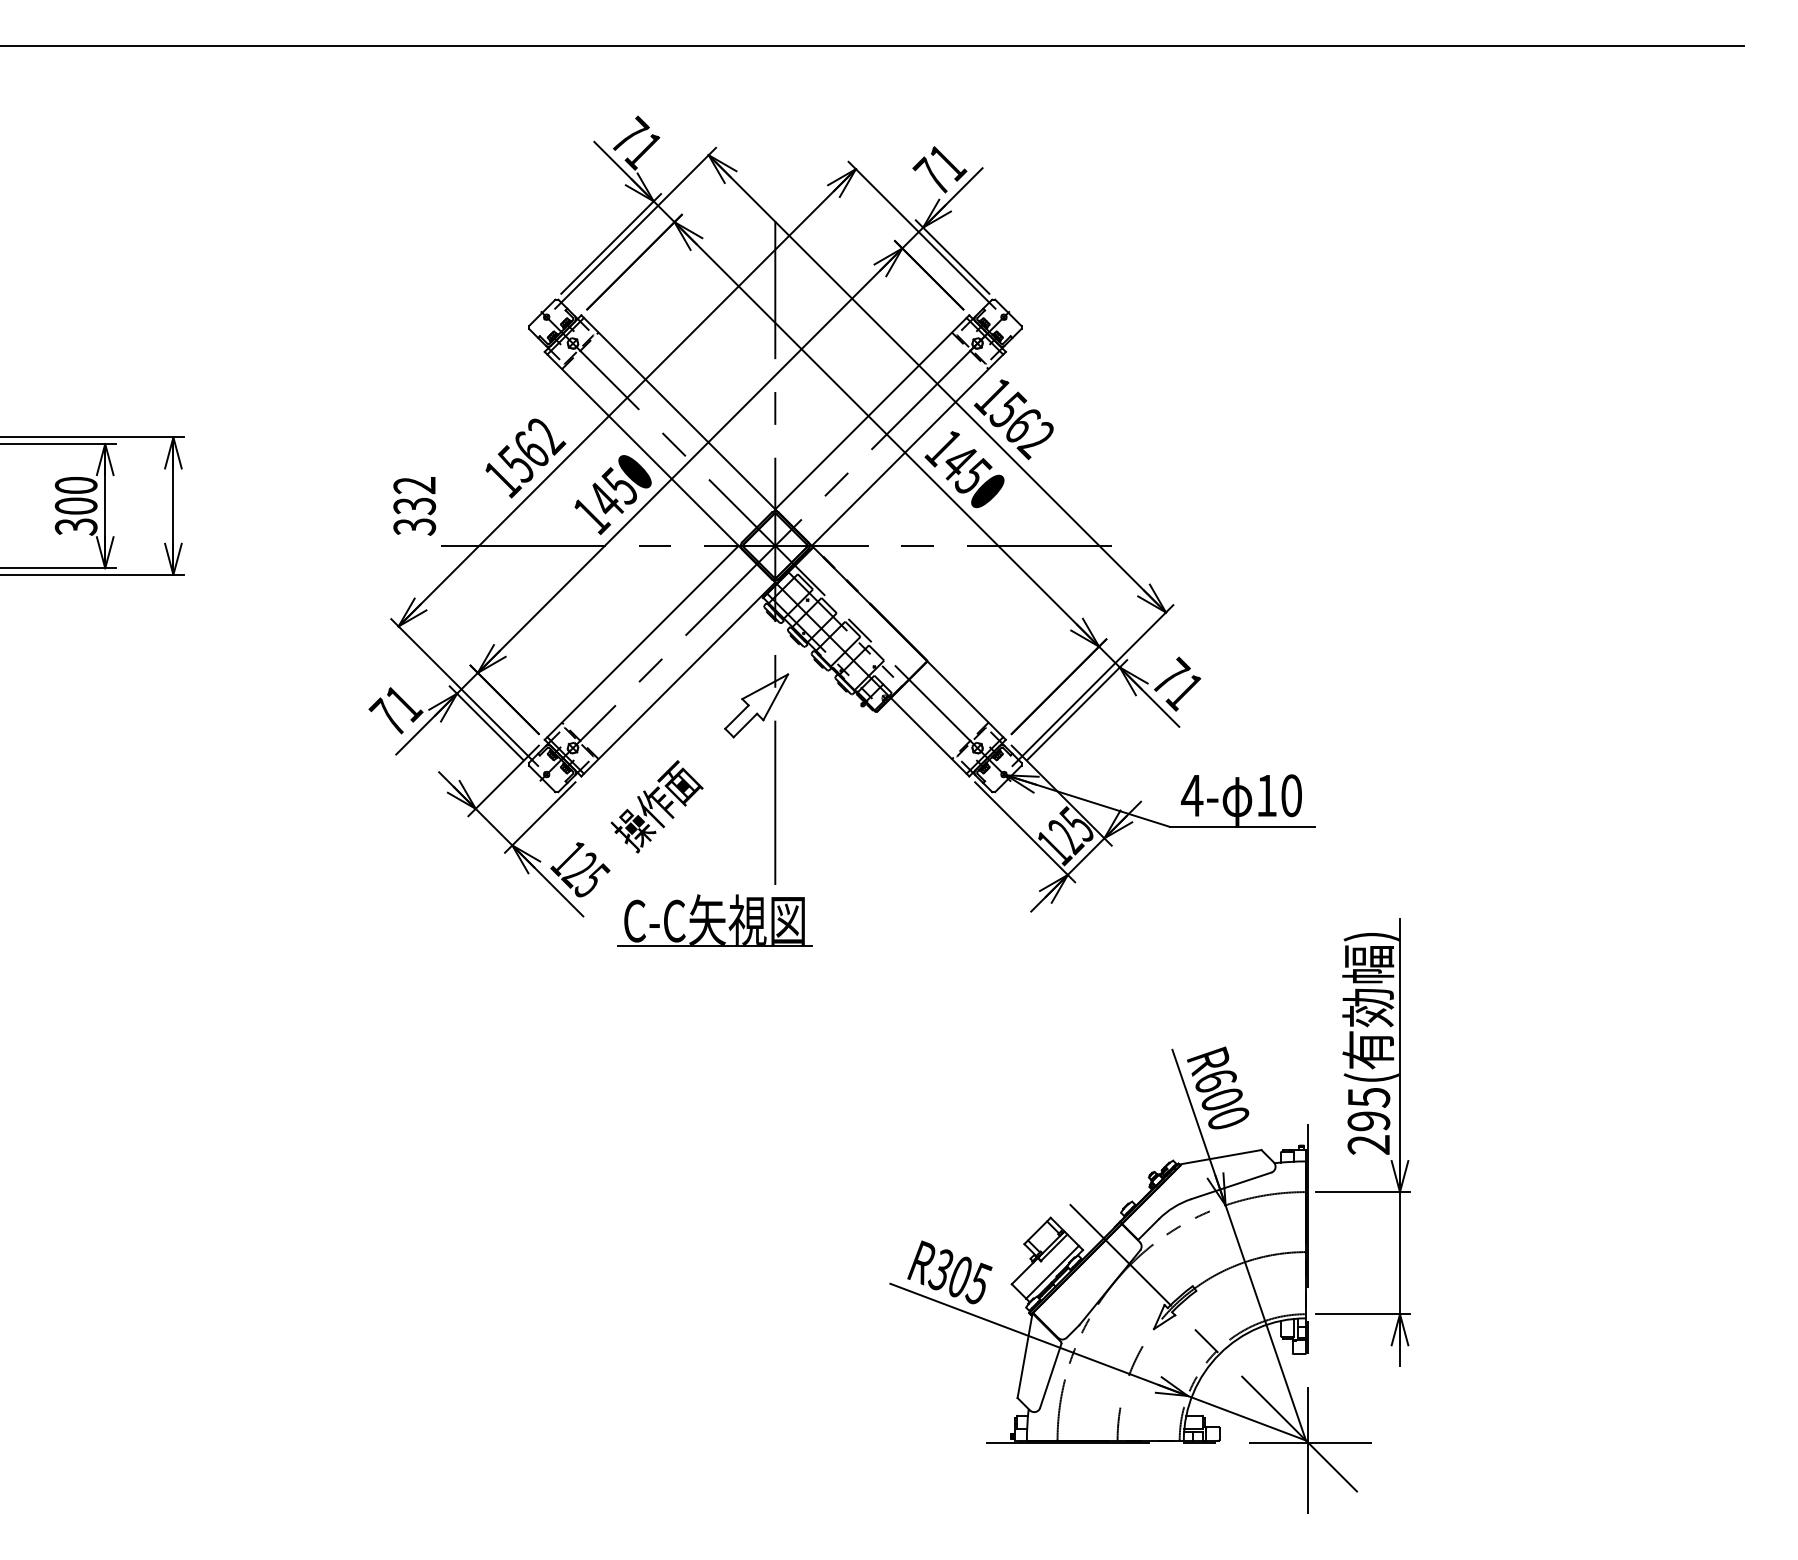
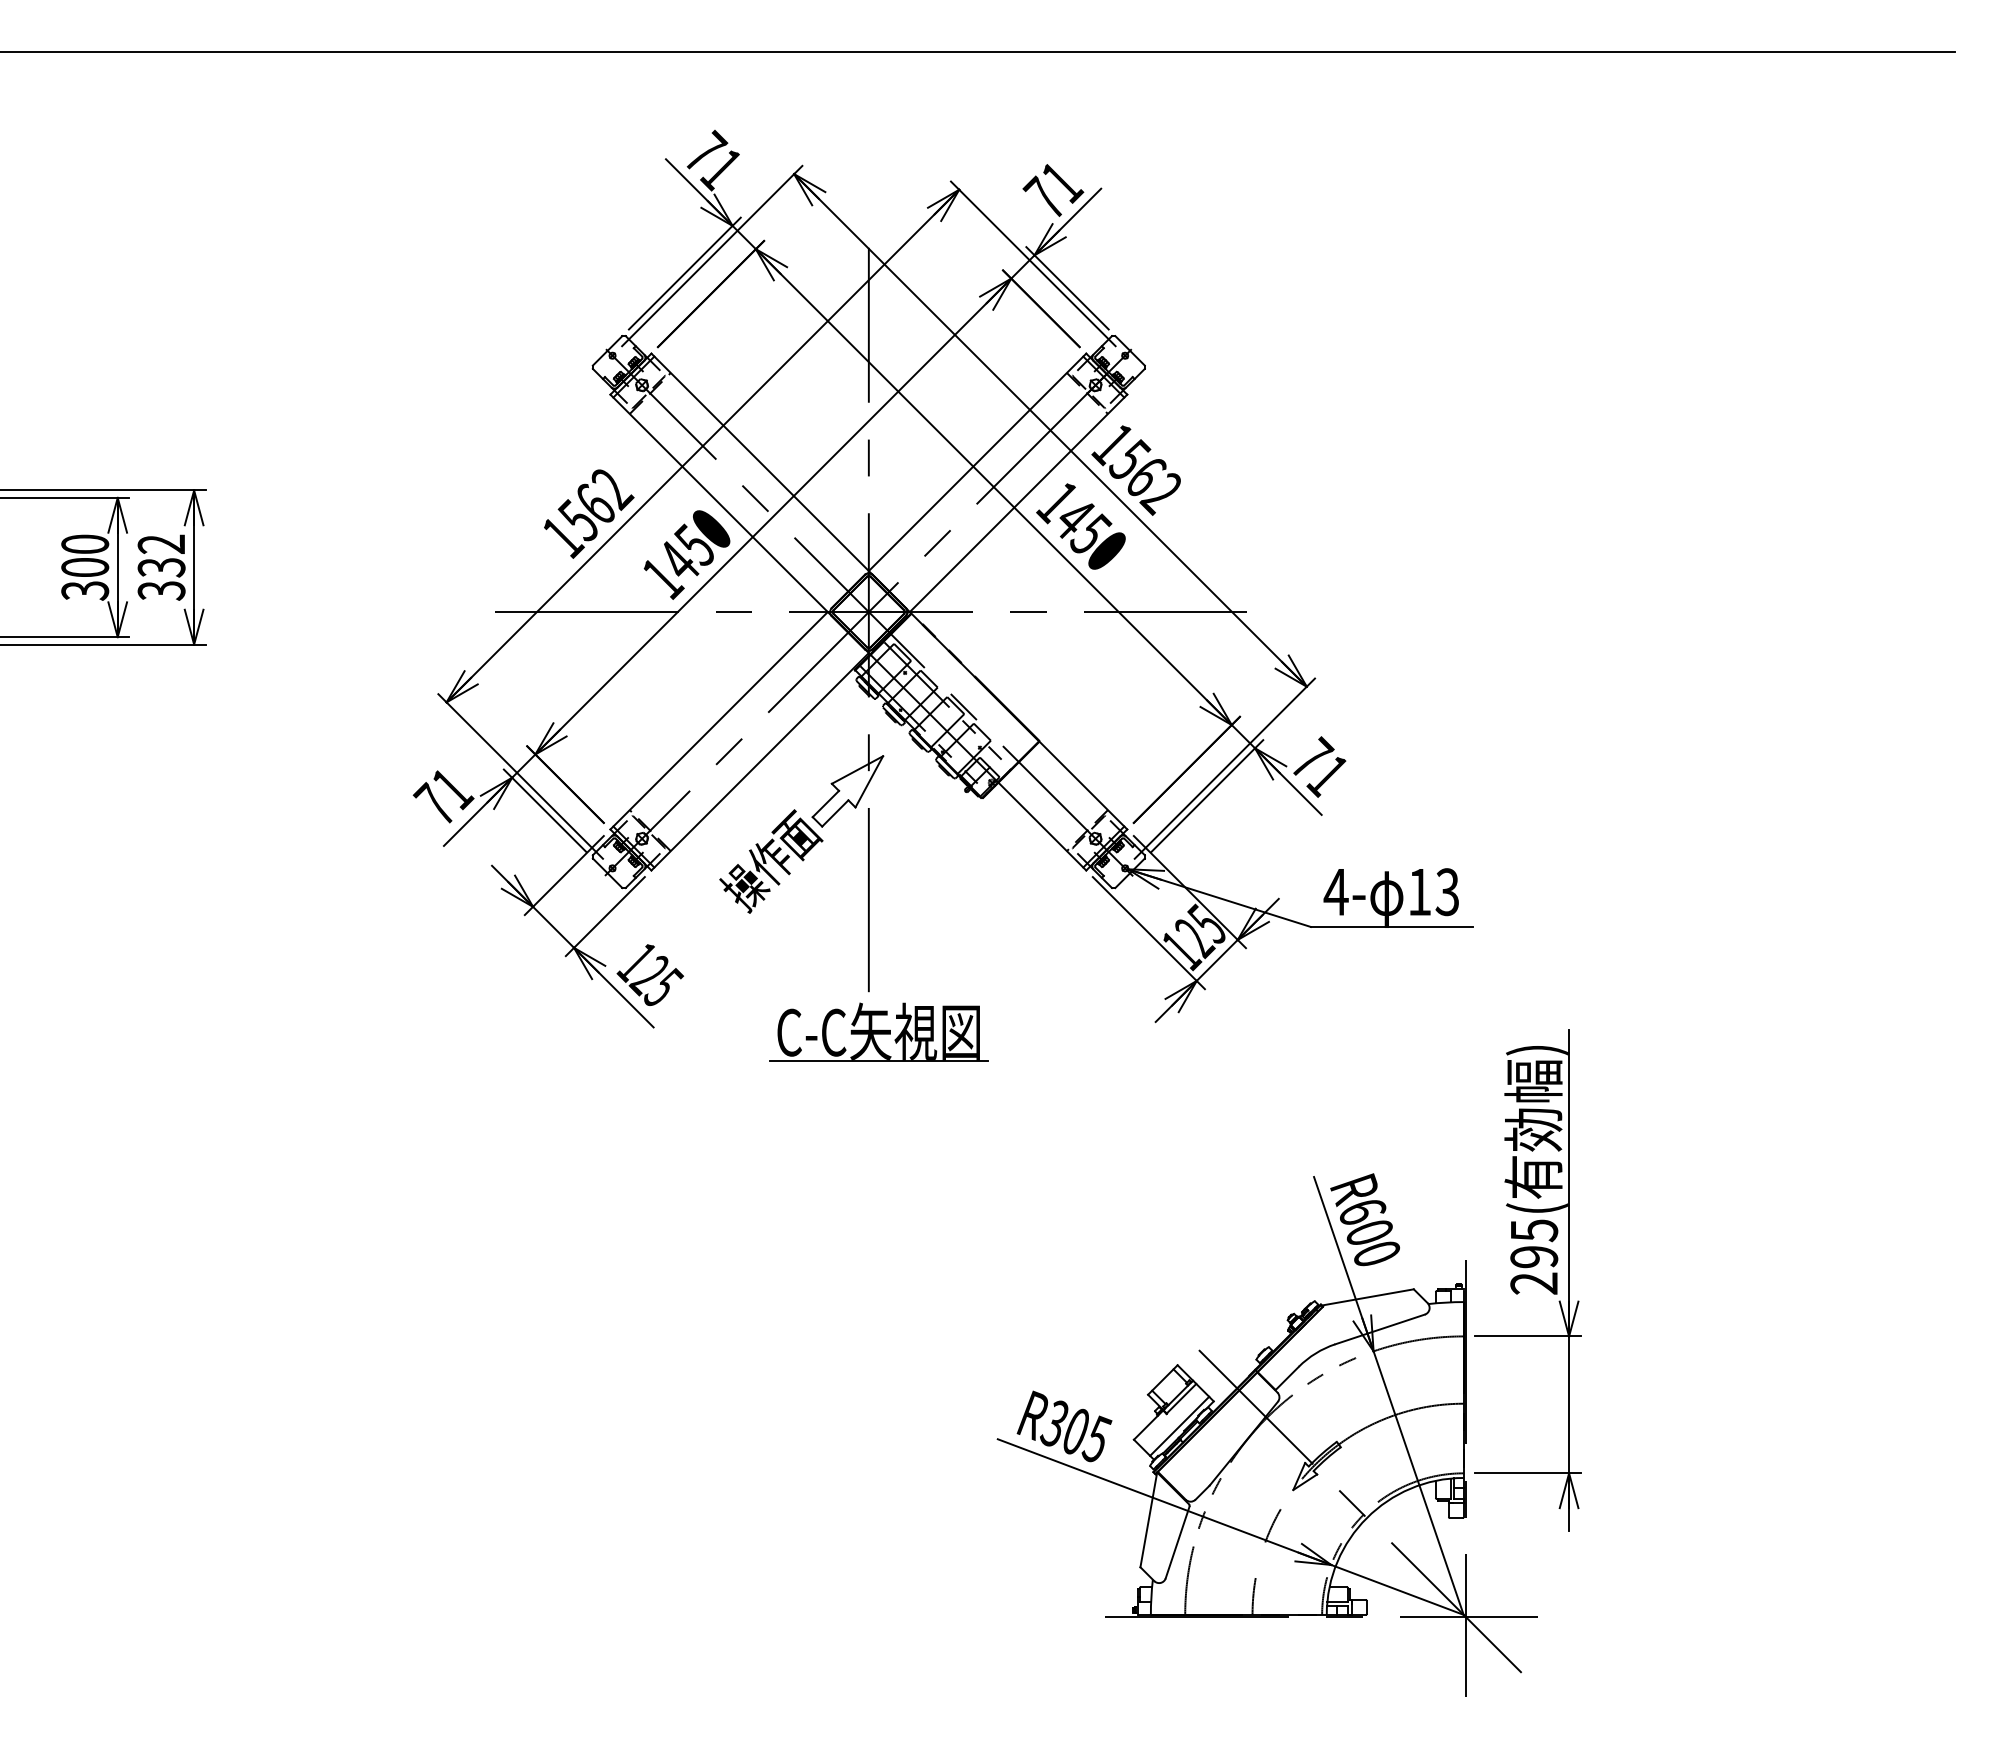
text: (414, 506) -> (161, 567), moved
text: (1291, 796) -> (1447, 892), 10 -> 13
text: (657, 806) -> (771, 861), moved
part: (714, 920) -> (878, 1031), moved

